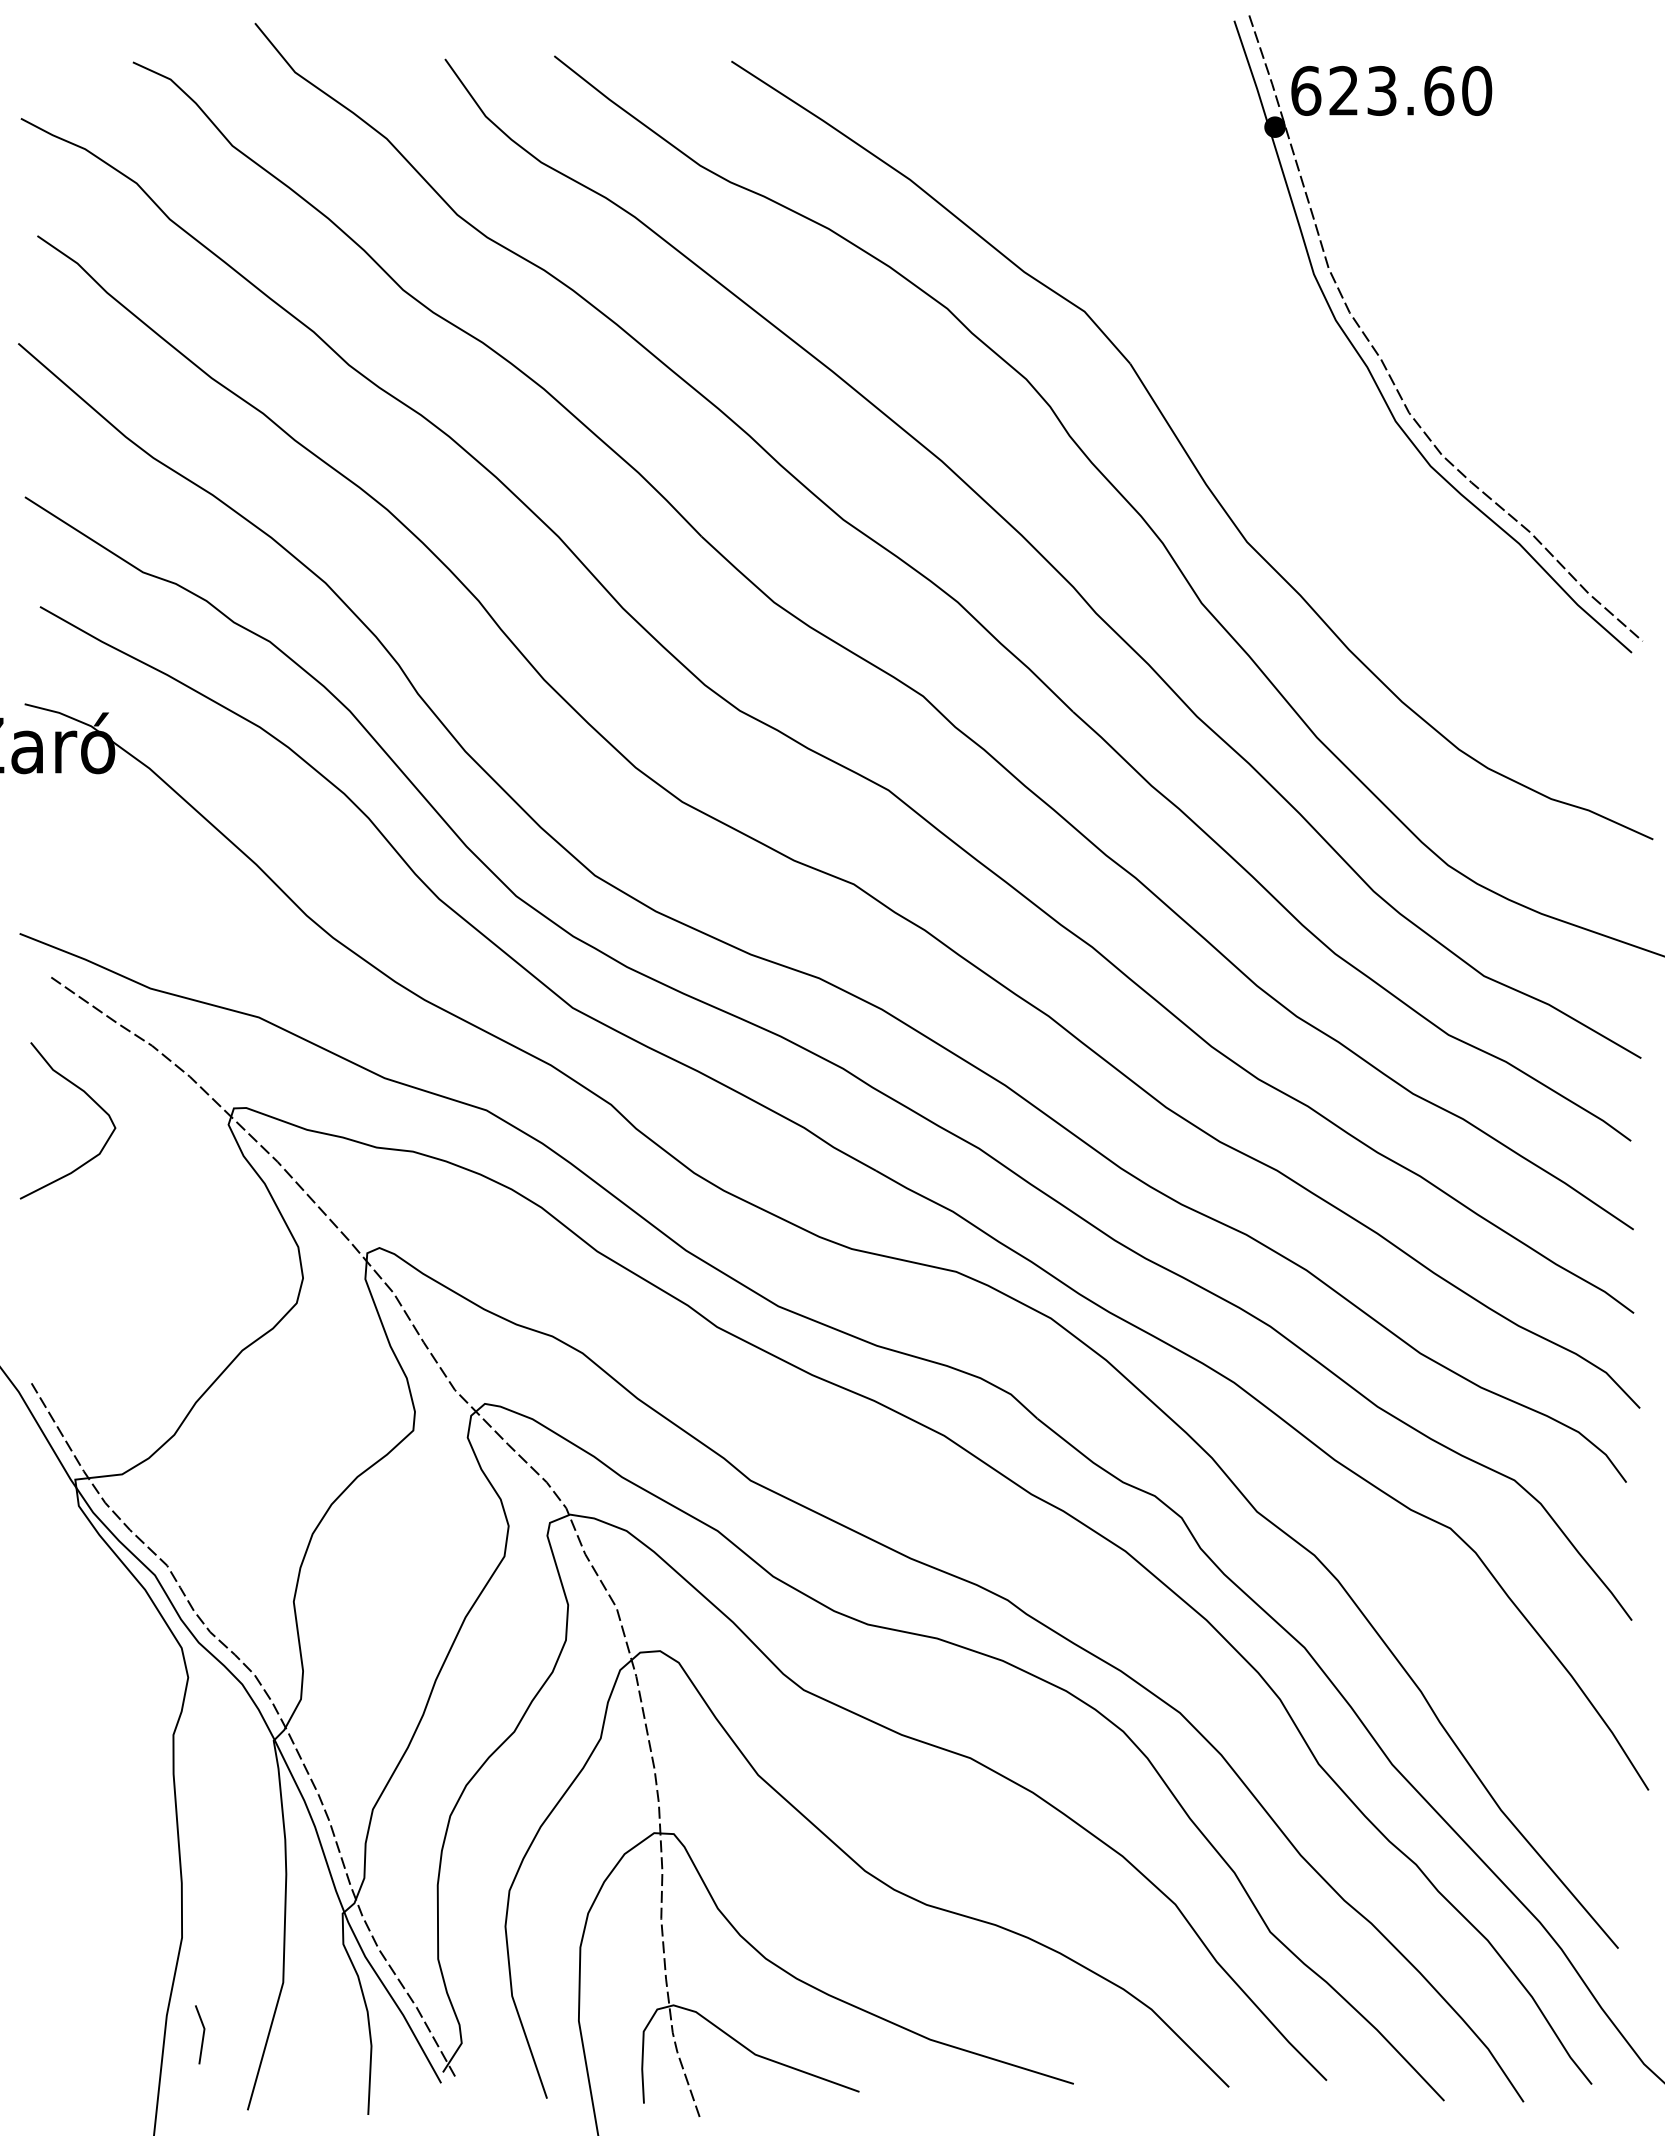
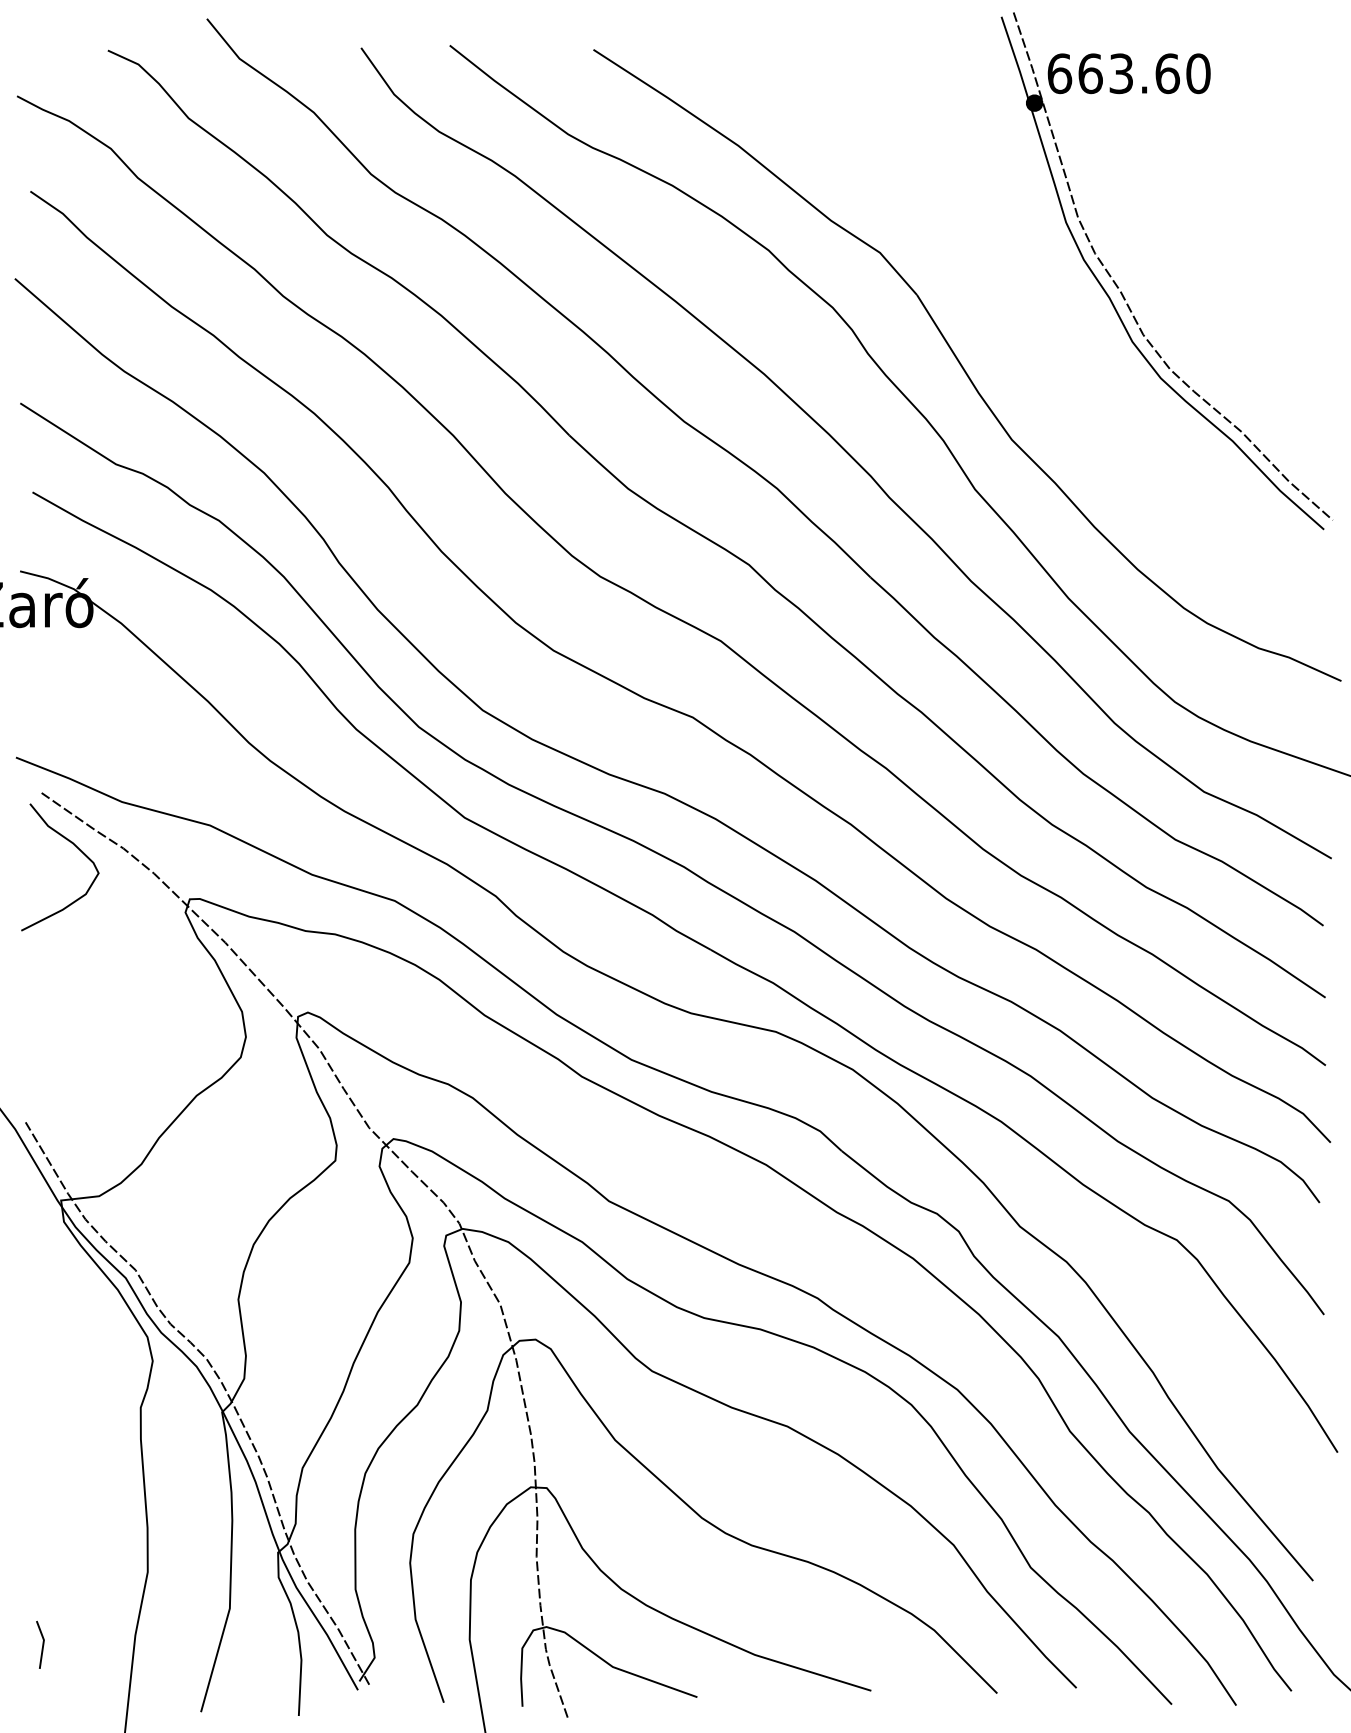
text: (1343, 90) -> (1090, 73), 623.60 -> 663.60
curve: (90, 1098) -> (78, 849), moved
line: (202, 2034) -> (42, 1644), moved

